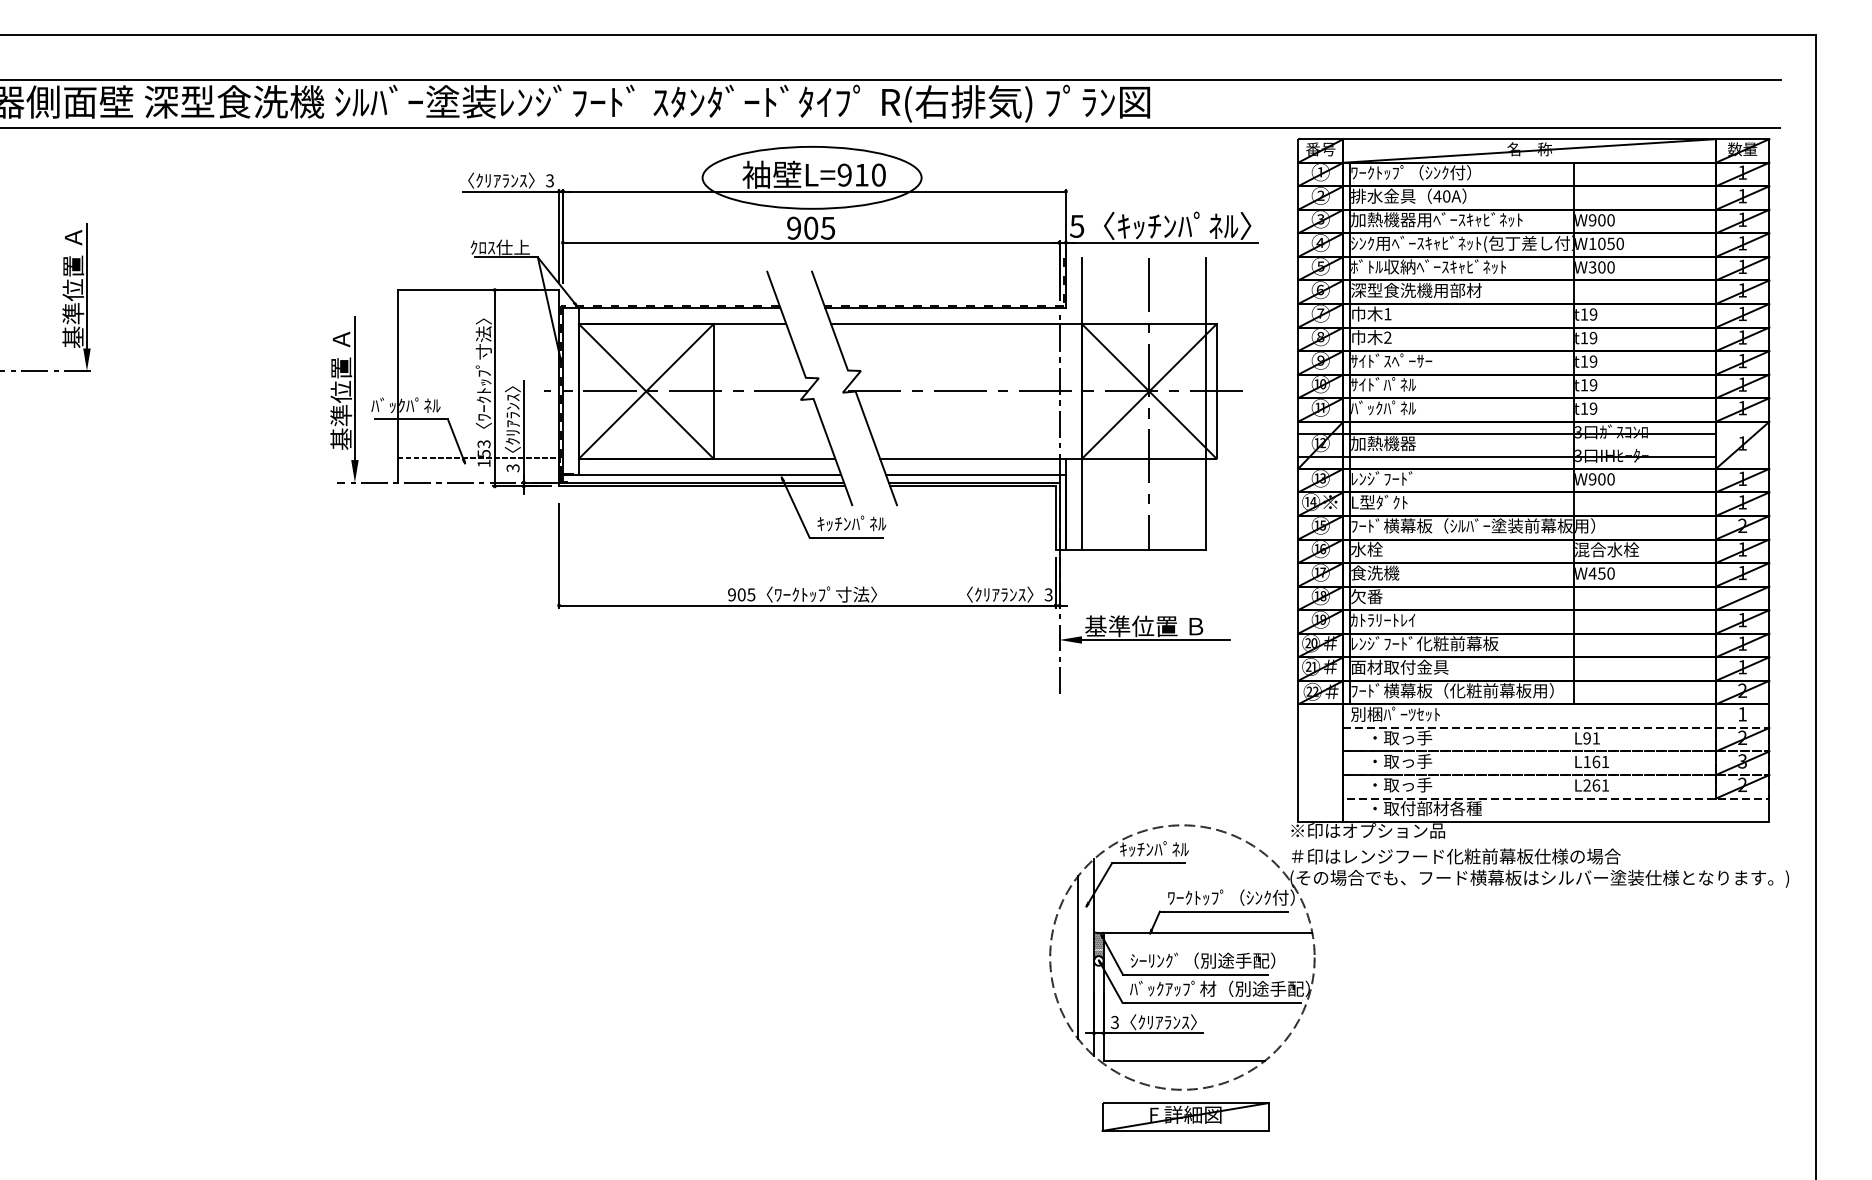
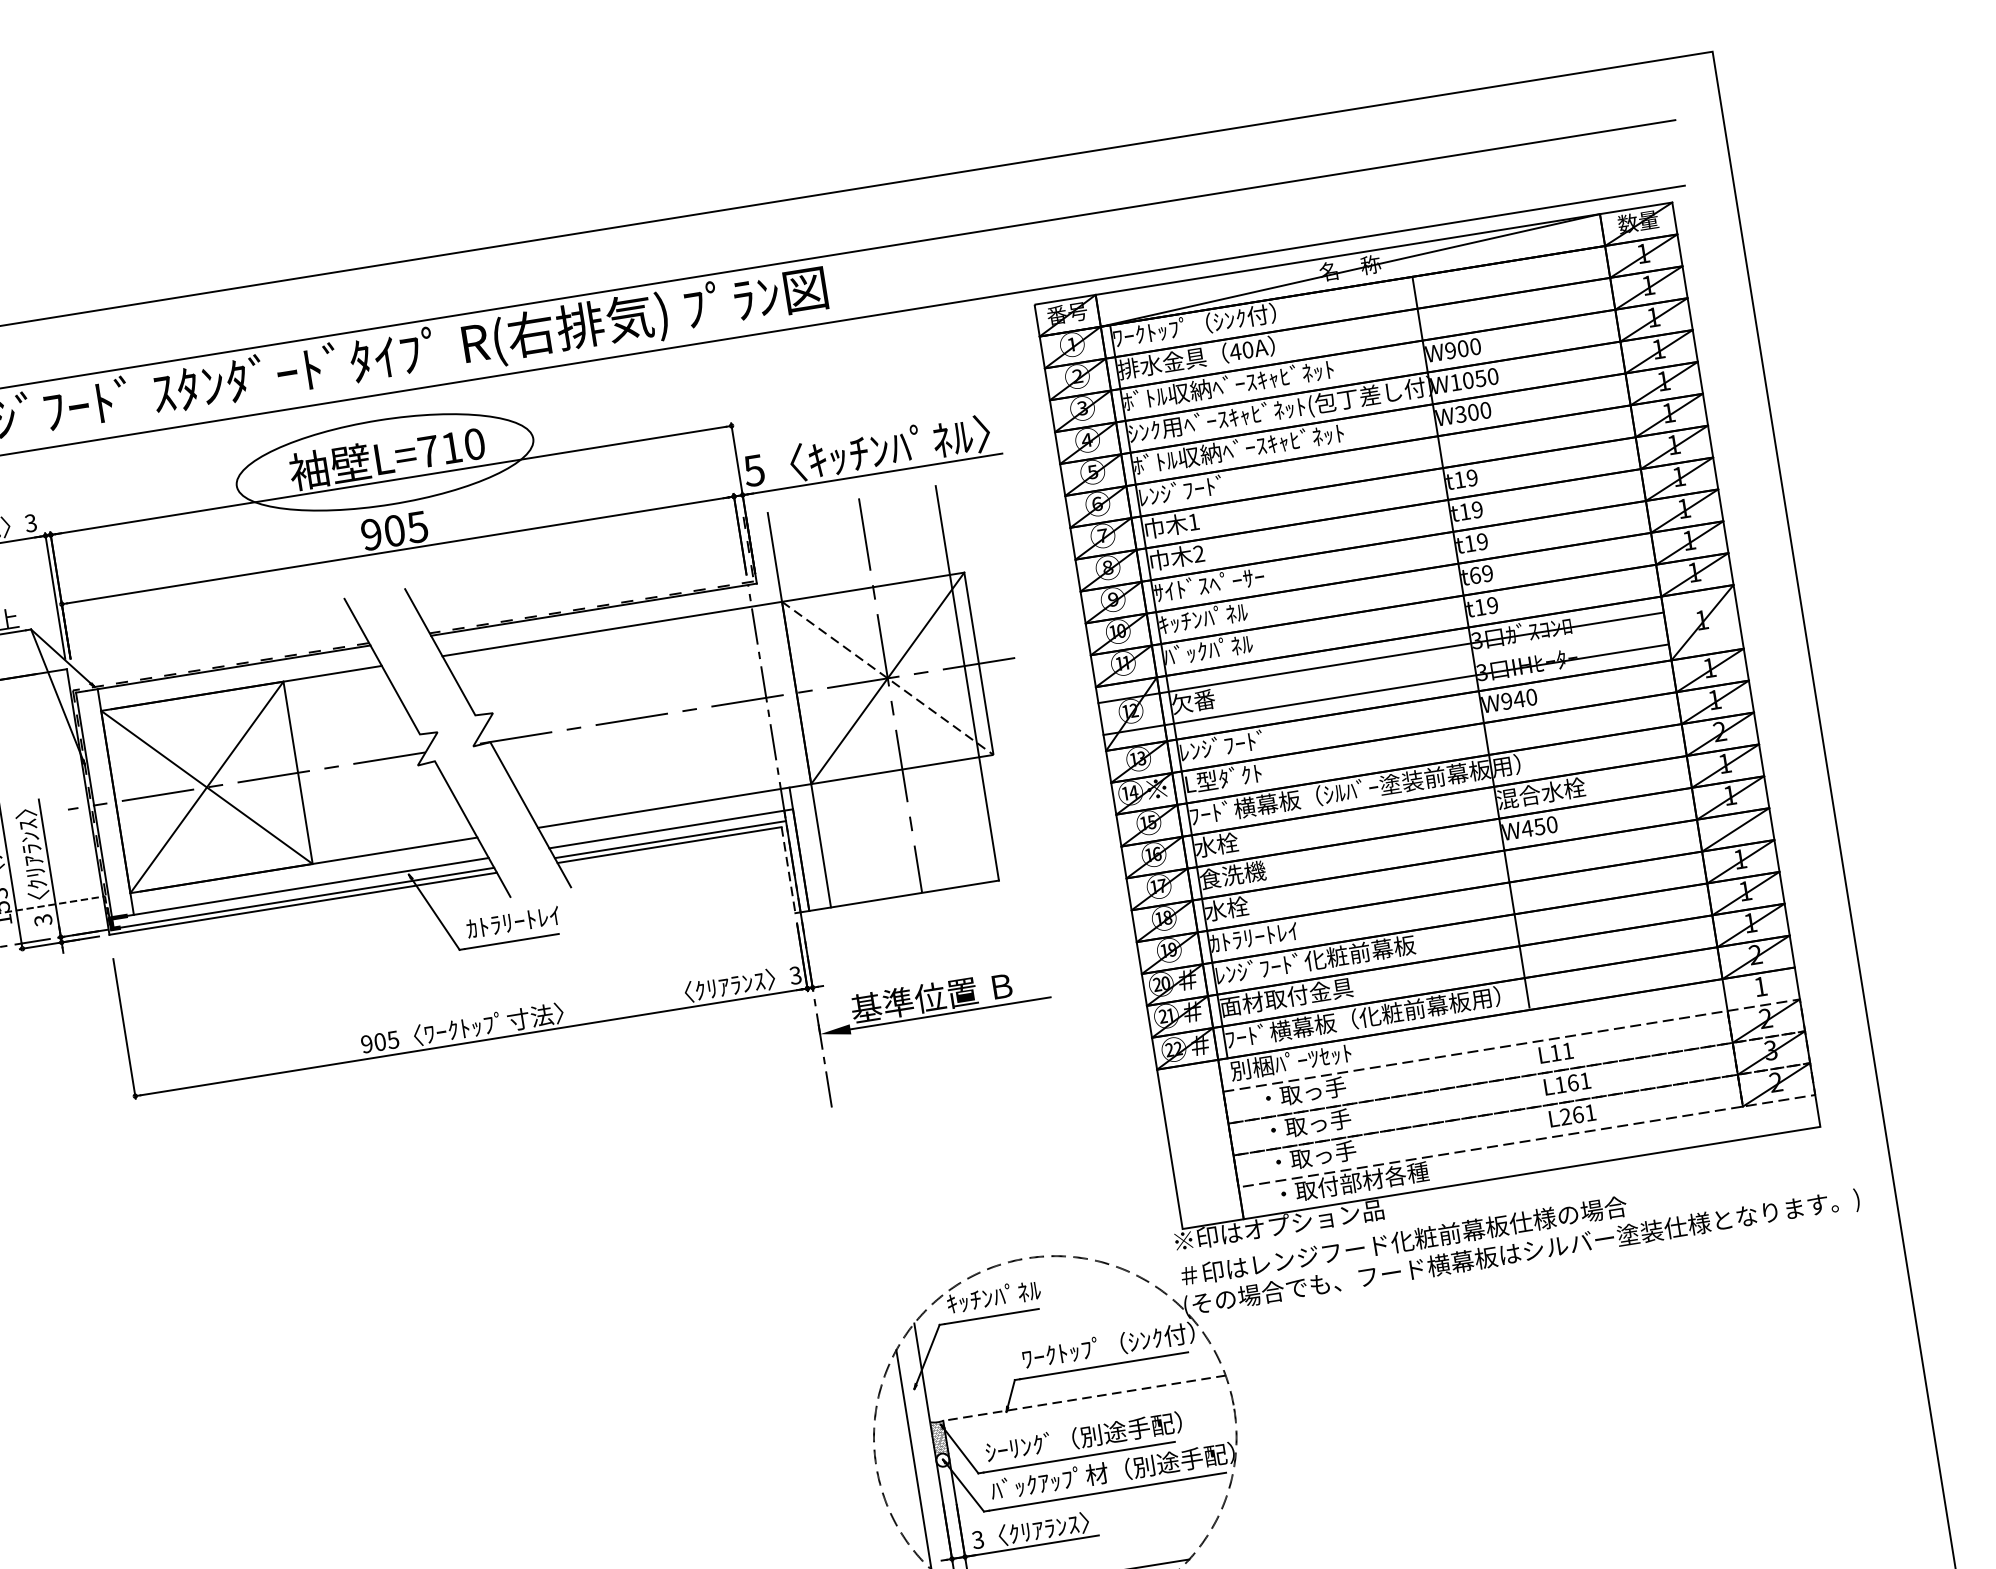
text: (844, 174) -> (428, 450), L=910 -> L=710
text: (1436, 219) -> (1239, 383), 加熱機器用ﾍﾞｰｽｷｬﾋﾞﾈｯﾄ -> ﾎﾞﾄﾙ収納ﾍﾞｰｽｷｬﾋﾞﾈｯﾄ
text: (1416, 289) -> (1227, 482), 深型食洗機用部材 -> ﾚﾝｼﾞﾌｰﾄﾞ
text: (1366, 384) -> (1180, 621), ｻｲﾄﾞﾊﾟﾈﾙ -> ｷｯﾁﾝﾊﾟﾈﾙ
text: (1584, 385) -> (1475, 575), t19 -> t69
line: (1149, 391) -> (888, 678), solid -> dashed
text: (1383, 443) -> (1215, 698), 加熱機器 -> 欠番
text: (1601, 479) -> (1518, 699), W900 -> W940
line: (1055, 518) -> (788, 870), solid -> dashed
text: (851, 523) -> (513, 921), ｷｯﾁﾝﾊﾟﾈﾙ -> ｶﾄﾗﾘｰﾄﾚｲ
text: (1366, 596) -> (1226, 908), 欠番 -> 水栓
text: (1586, 738) -> (1554, 1053), L91 -> L11
line: (1207, 932) -> (1083, 1398), solid -> dashed

